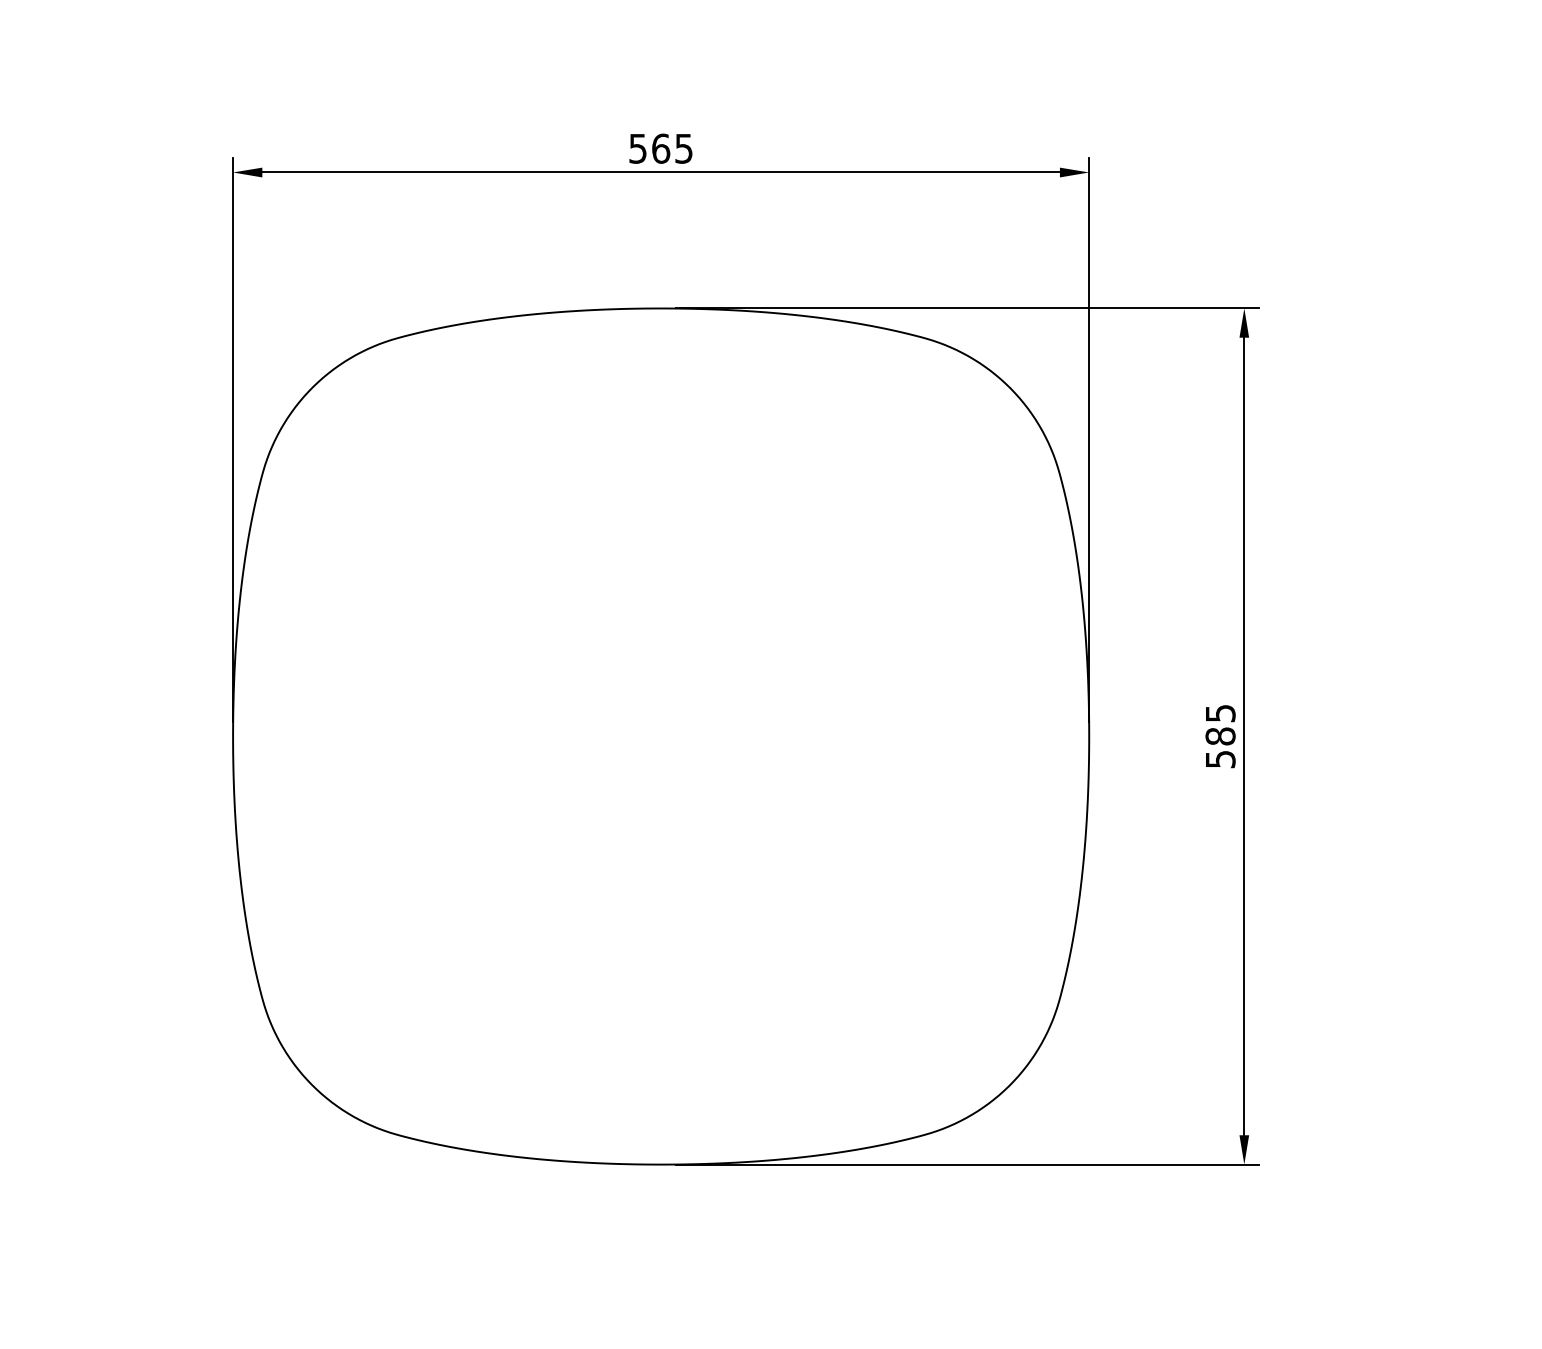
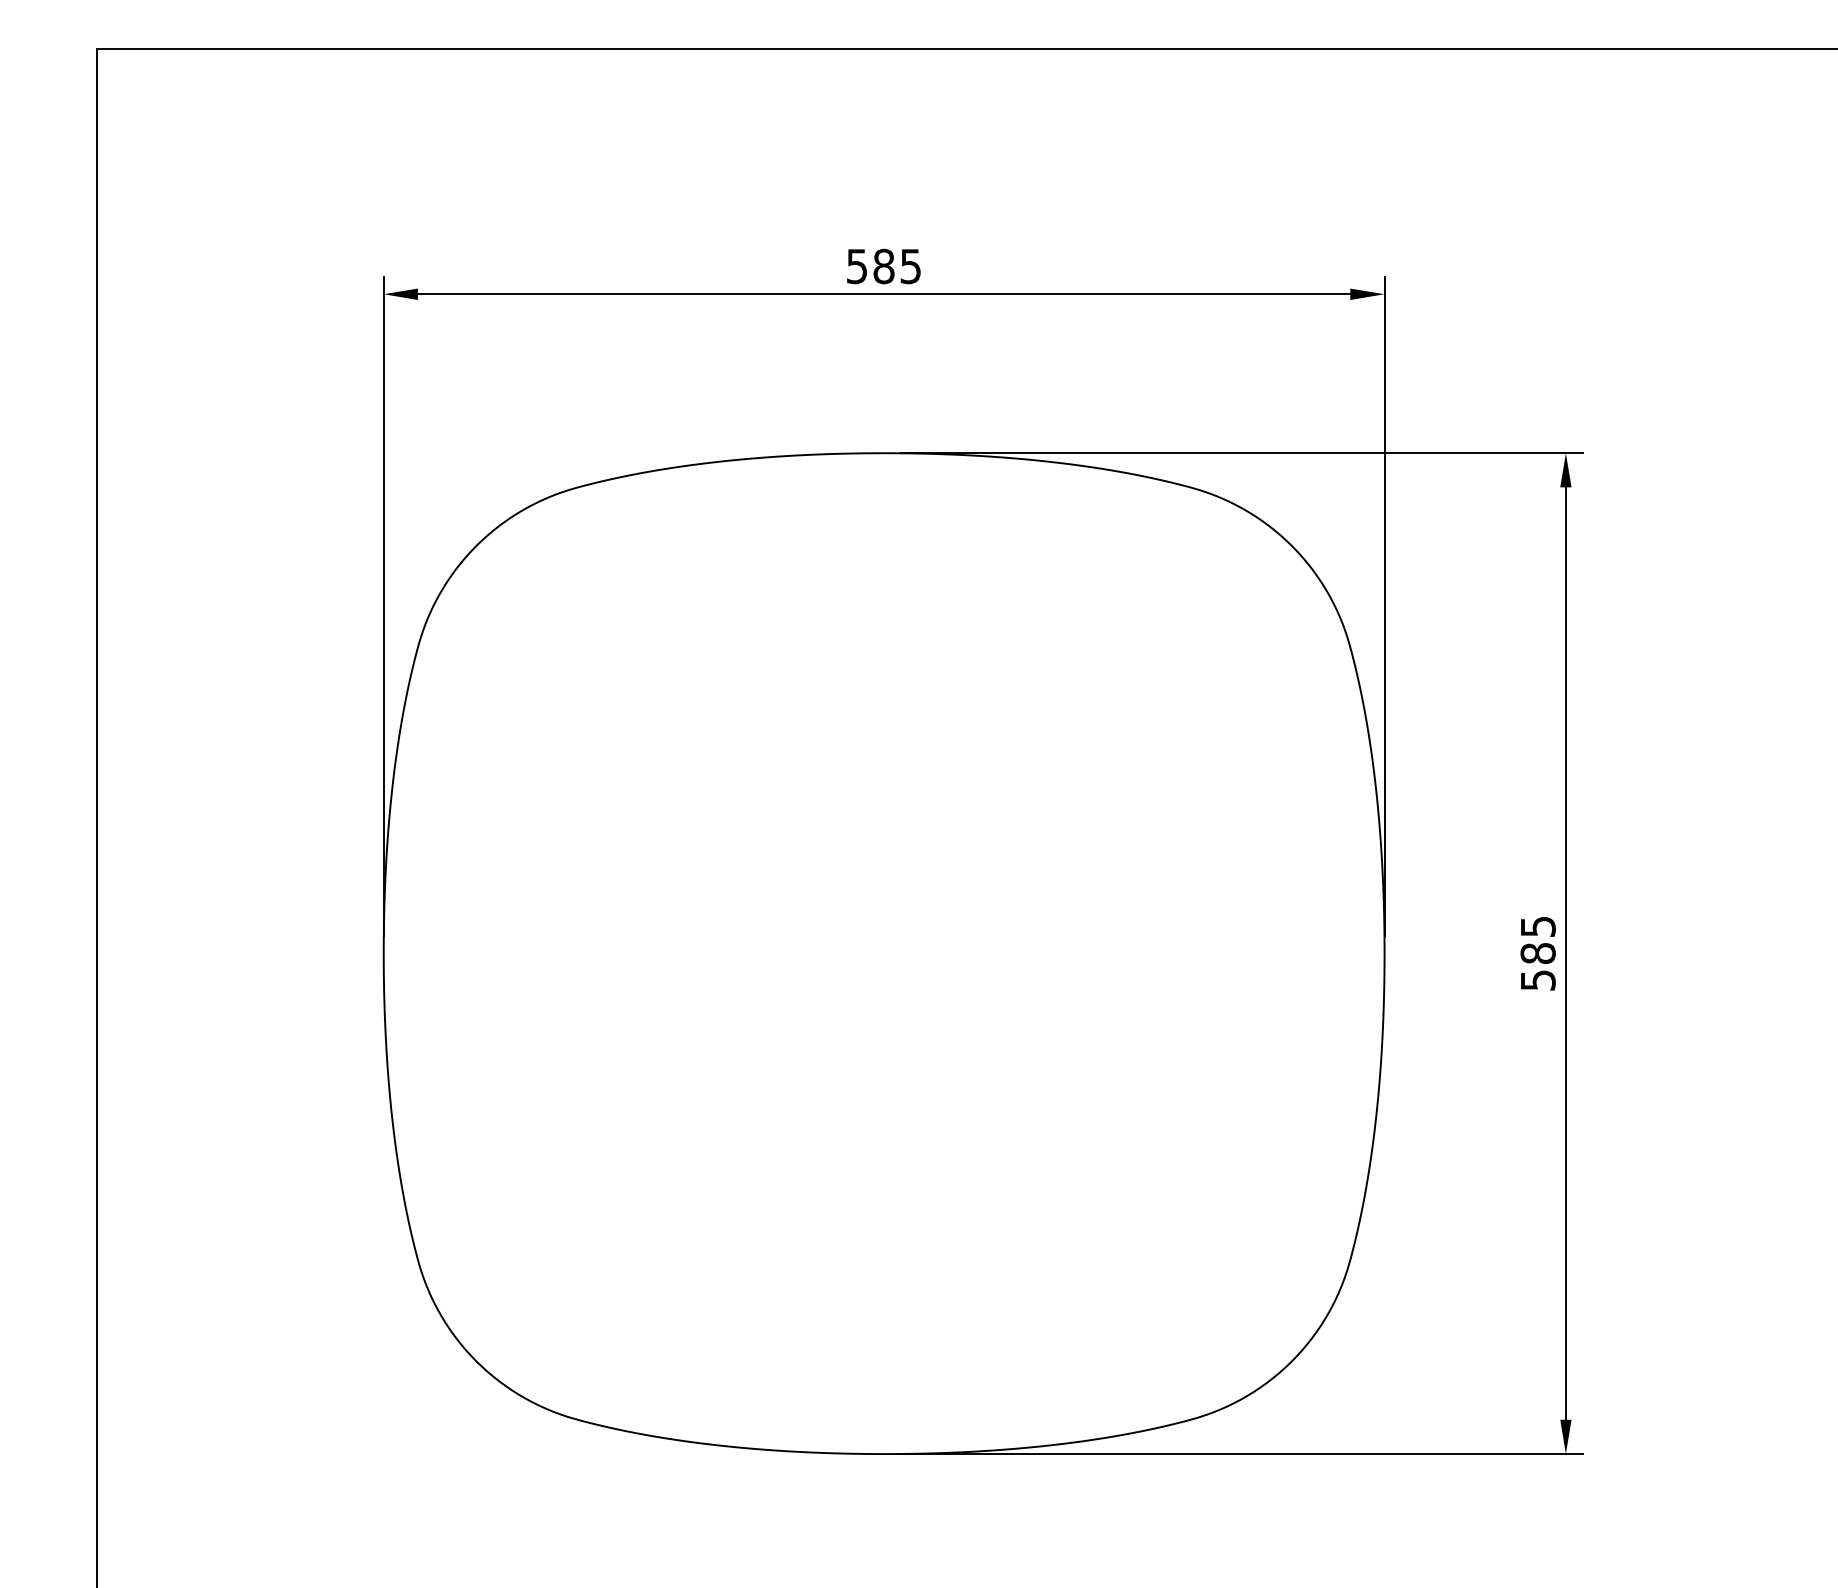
text: (660, 148) -> (883, 266), 565 -> 585

